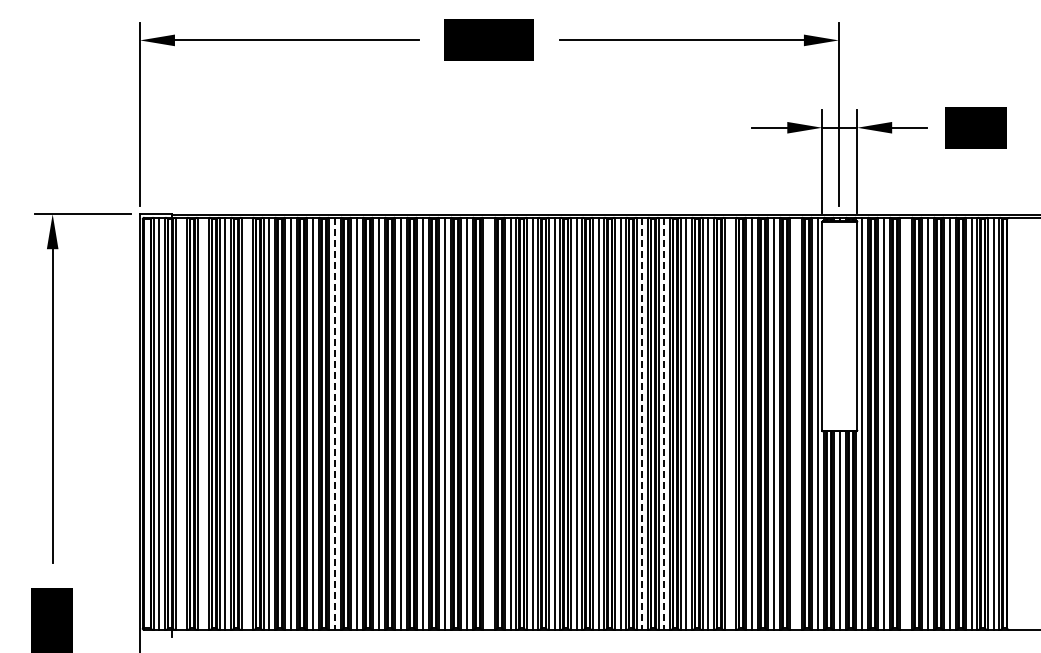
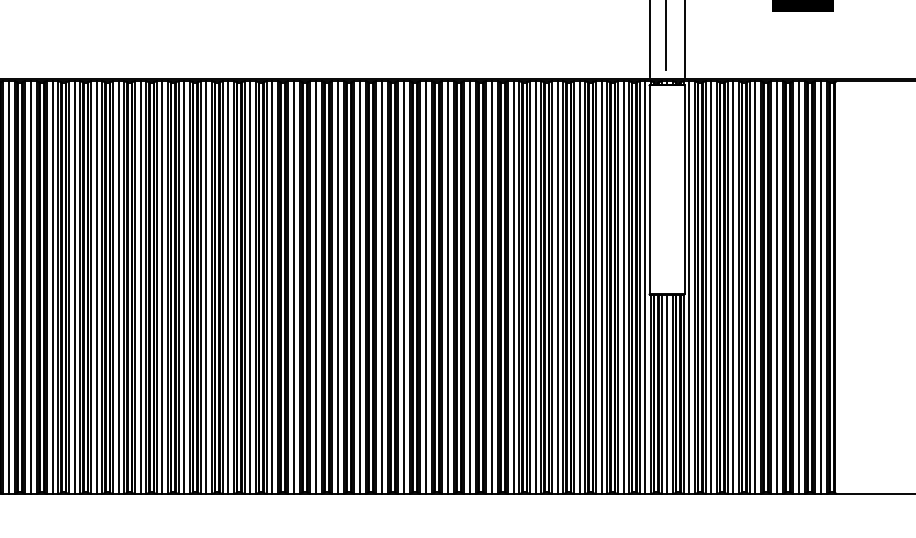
line: (181, 423) -> (8, 287), added
line: (203, 423) -> (30, 287), added
line: (247, 423) -> (74, 287), added
line: (488, 423) -> (315, 287), added
line: (730, 423) -> (557, 287), added
line: (796, 423) -> (623, 287), added
line: (905, 423) -> (732, 287), added
line: (335, 424) -> (162, 288), dashed -> solid
line: (642, 424) -> (469, 288), dashed -> solid
line: (664, 424) -> (491, 288), dashed -> solid

